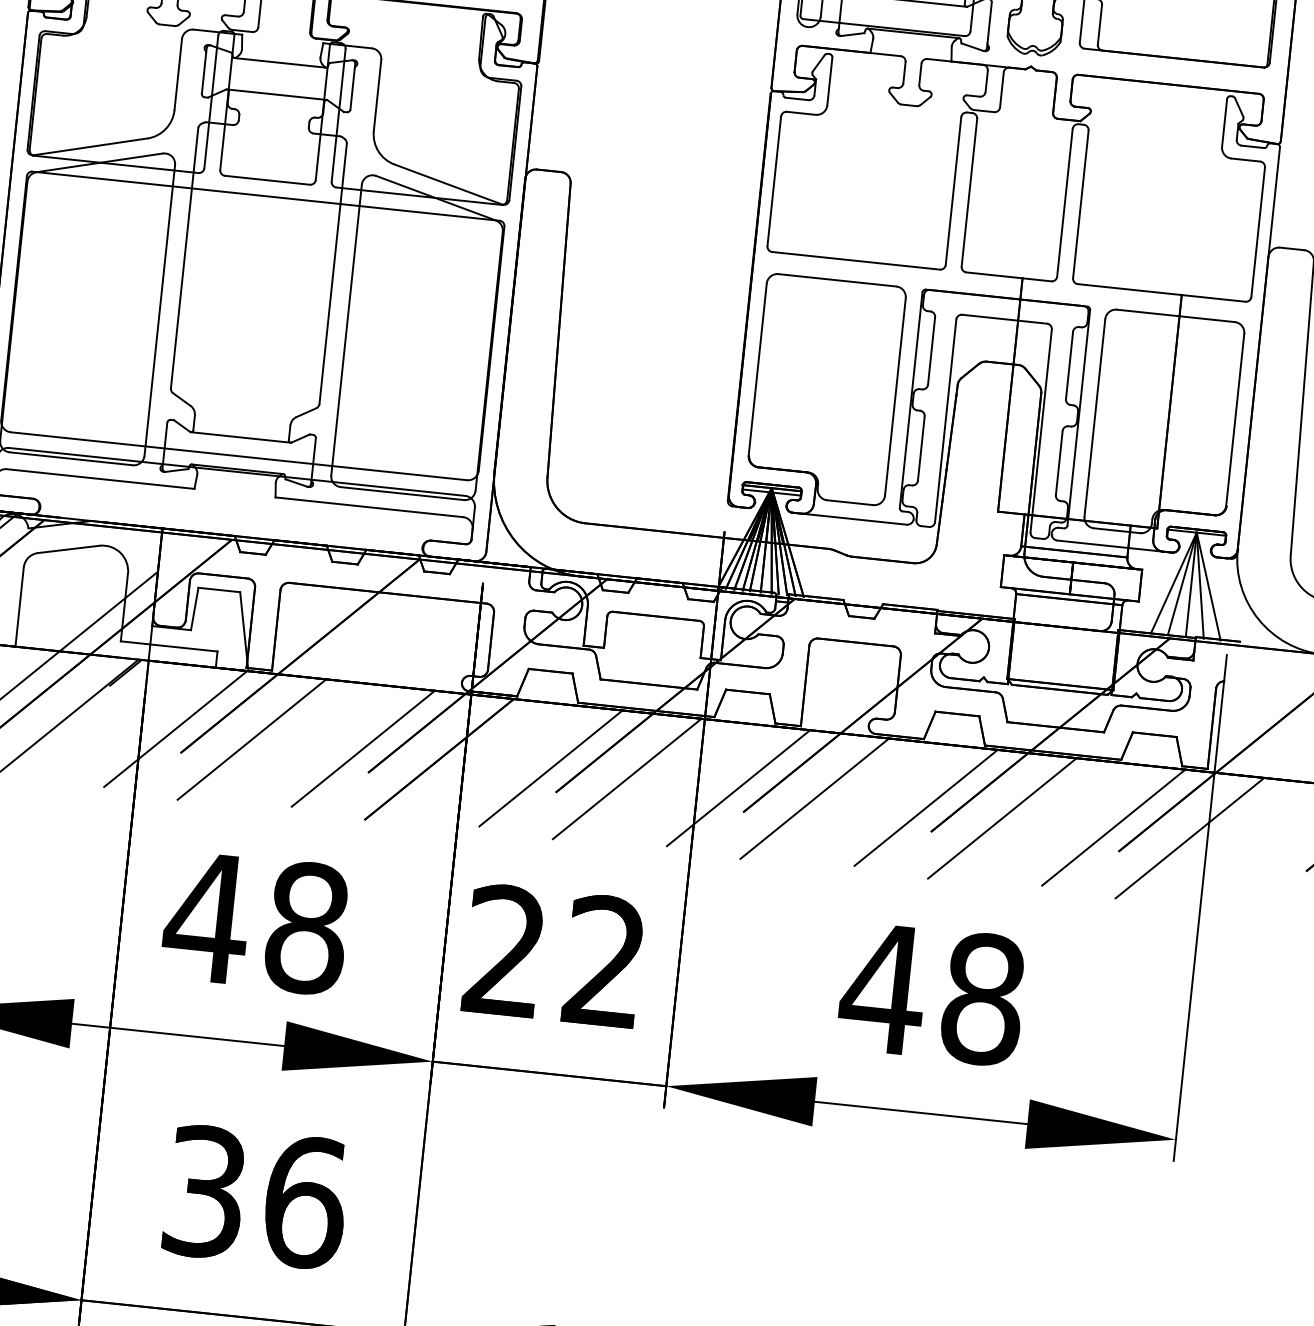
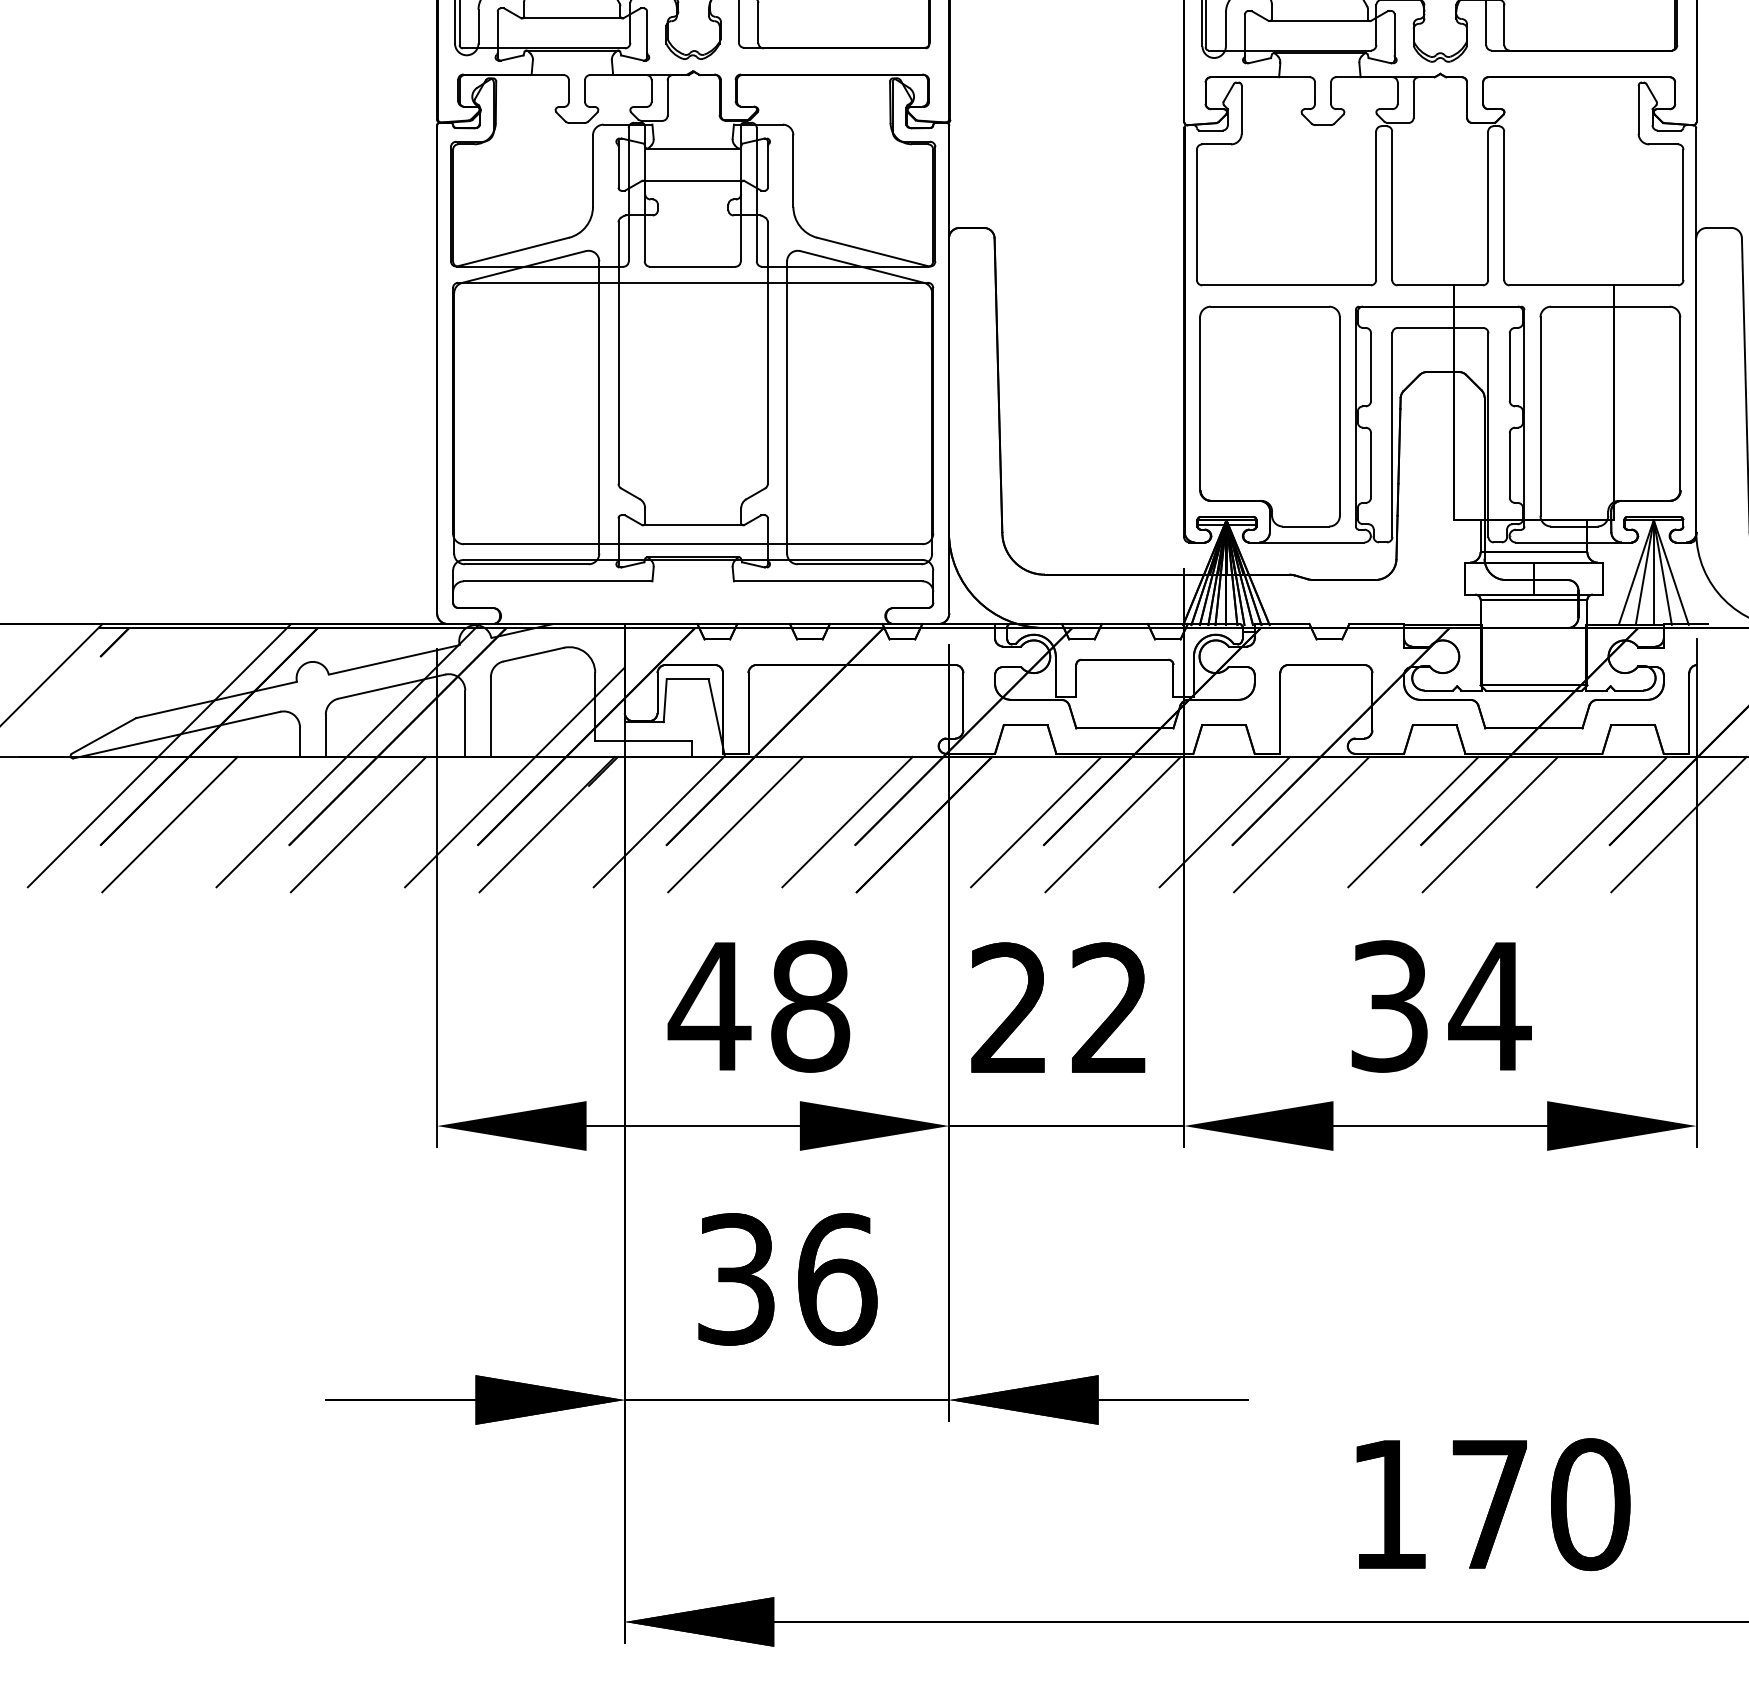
text: (932, 994) -> (1439, 1006), 48 -> 34

